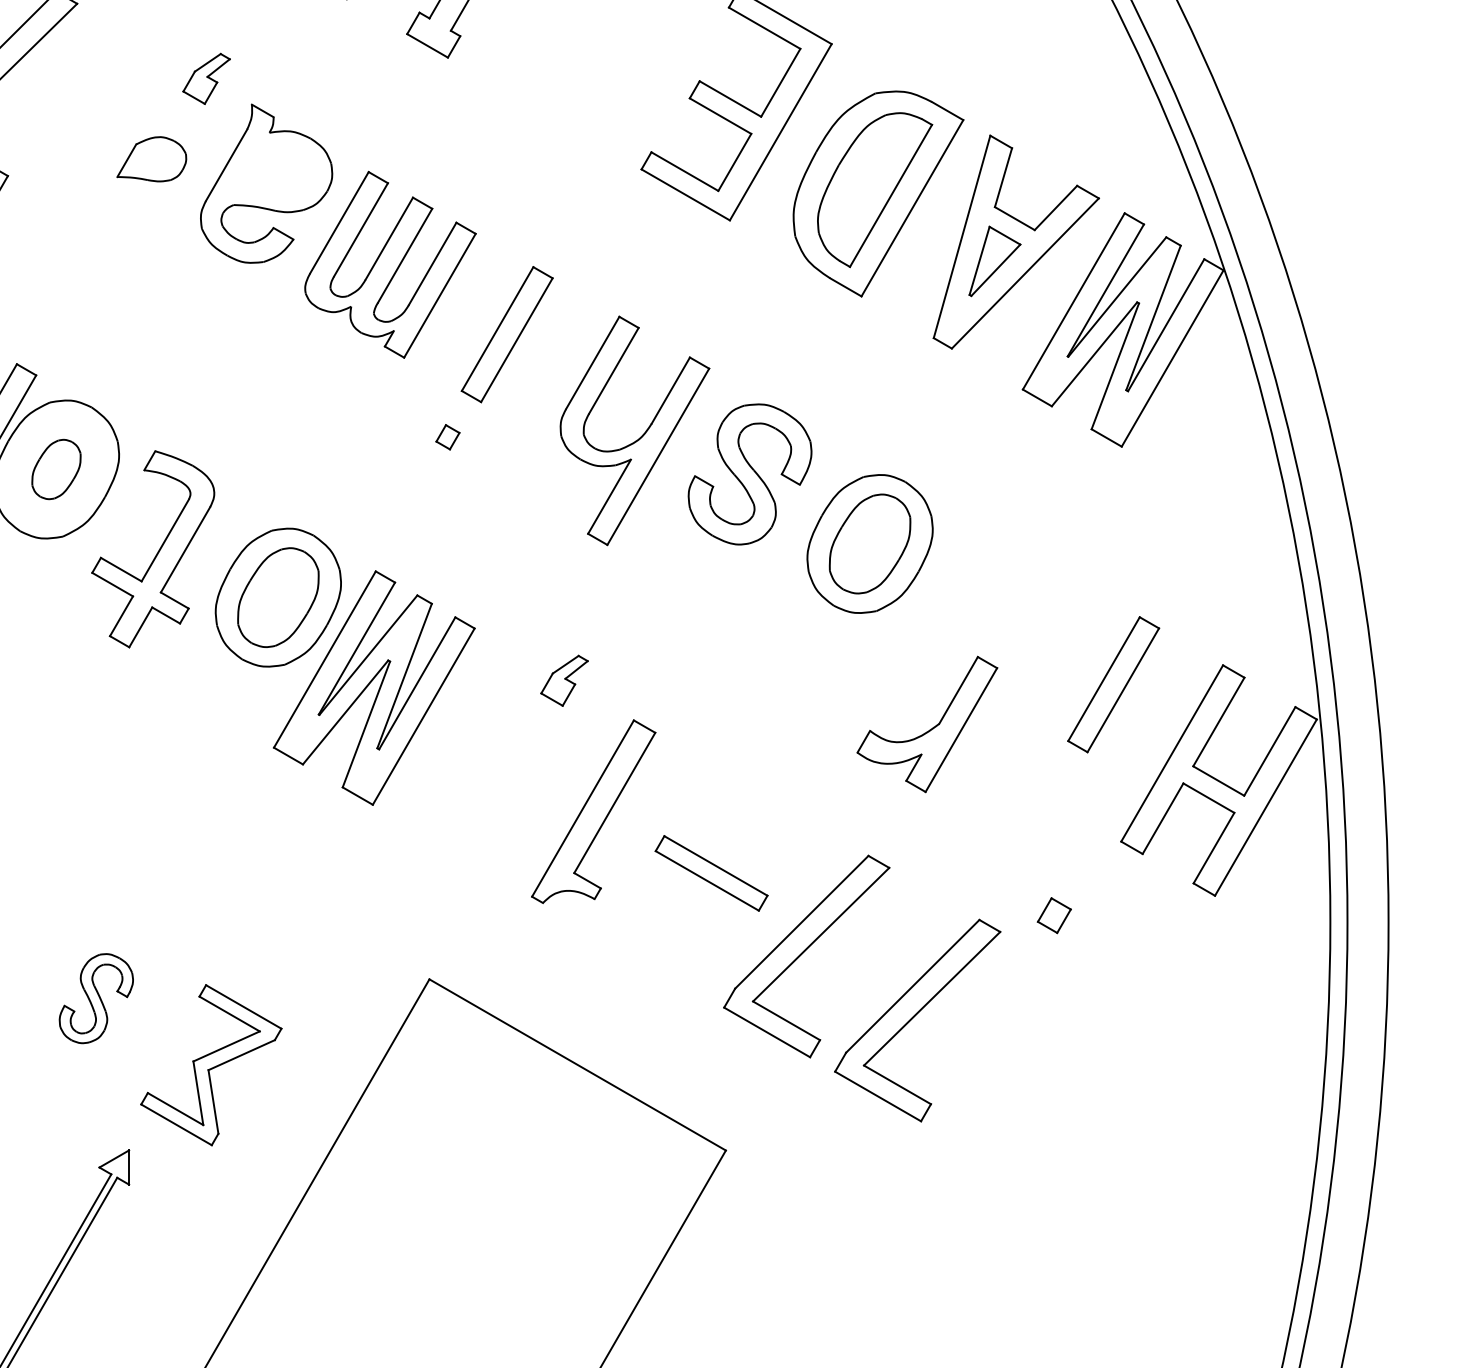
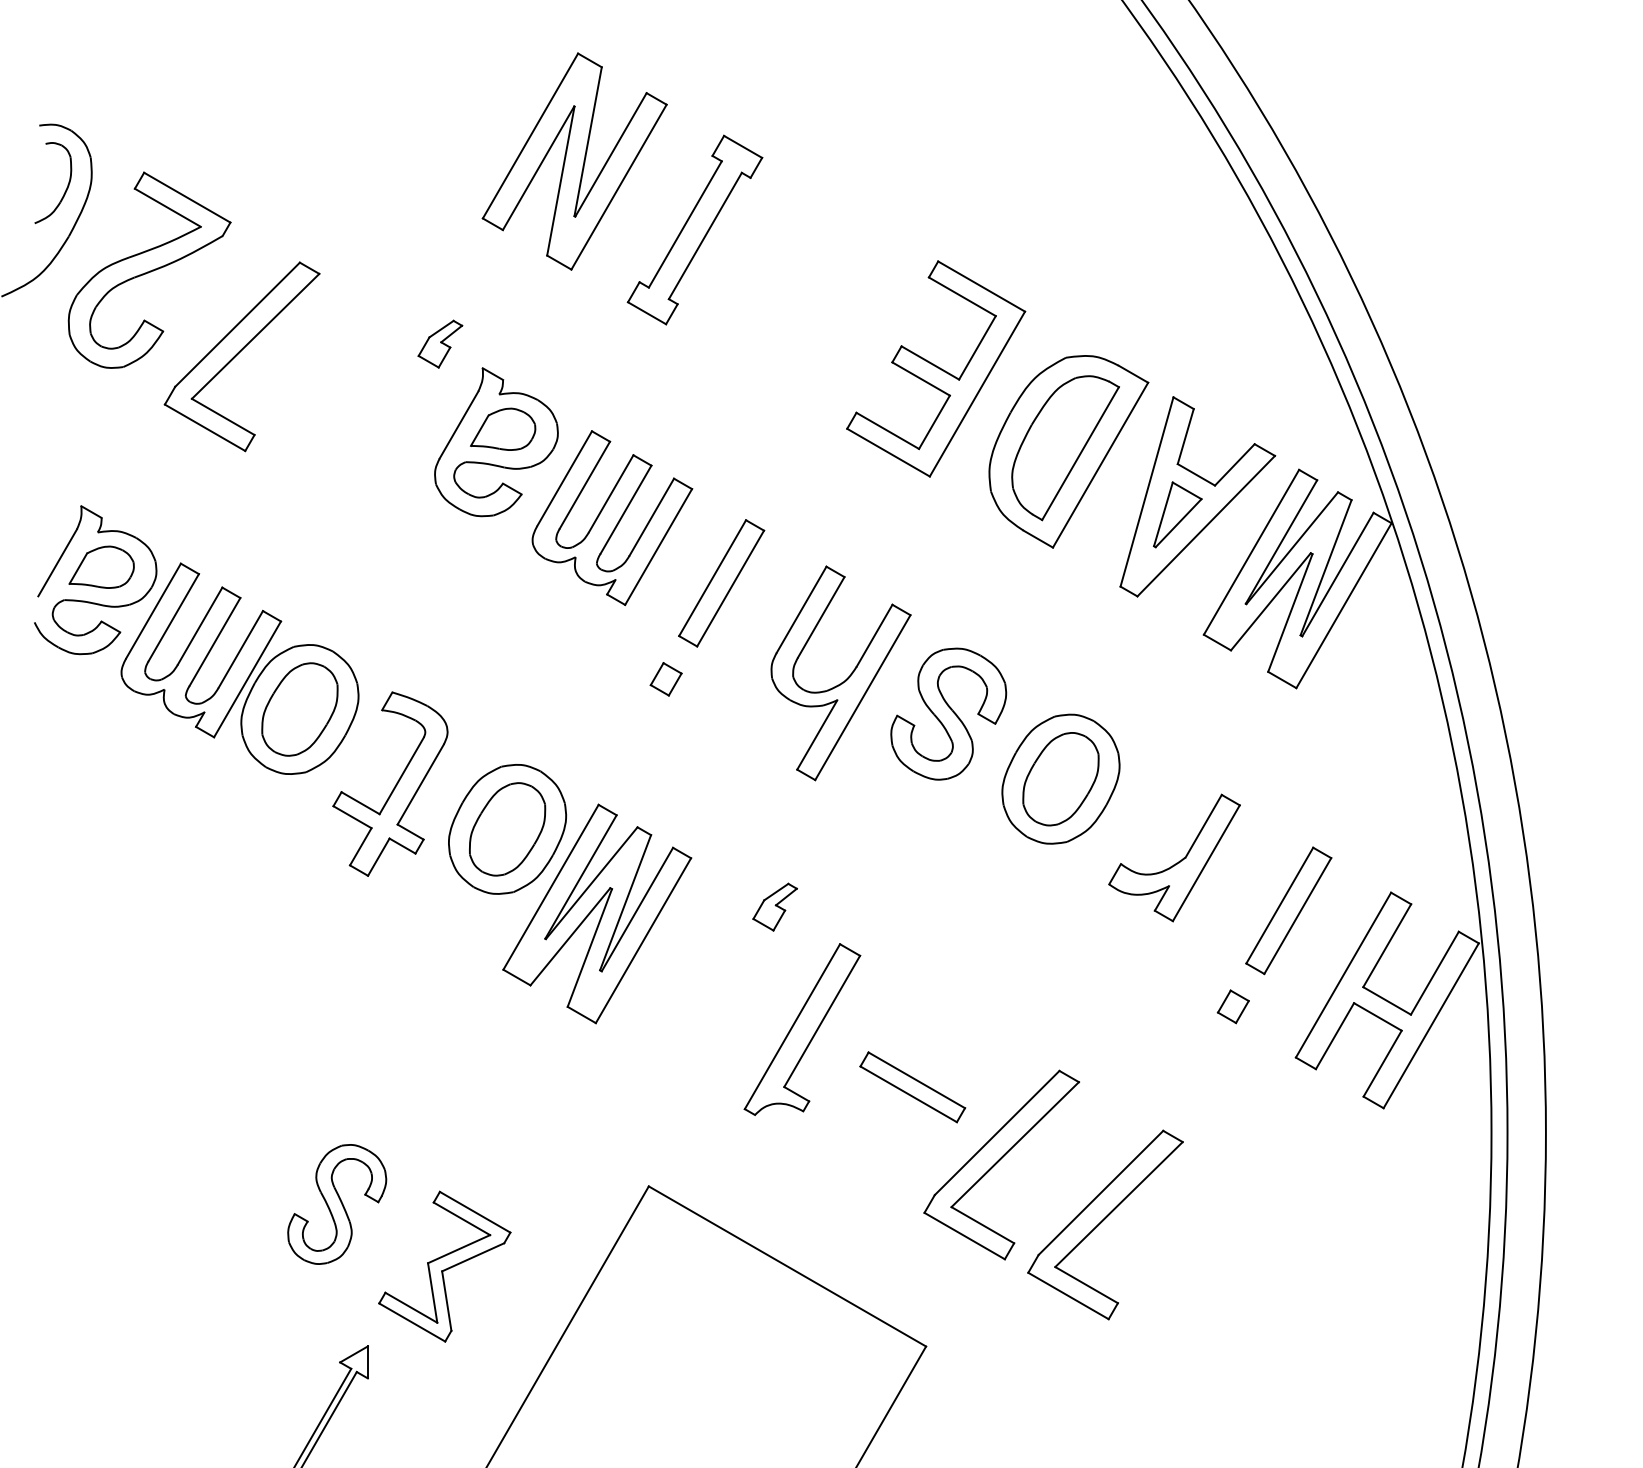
part: (152, 158) -> (503, 428), moved
part: (447, 437) -> (665, 679), size x1.43
part: (55, 469) -> (299, 709), size x1.67
part: (927, 723) -> (1174, 857), moved
part: (1053, 915) -> (1232, 1006), moved
part: (96, 998) -> (337, 1204), size x1.43

